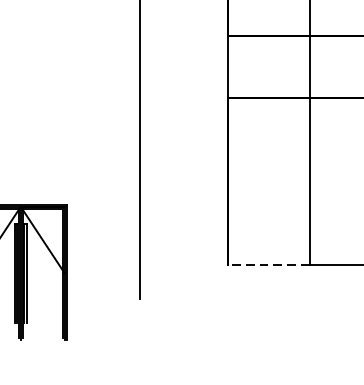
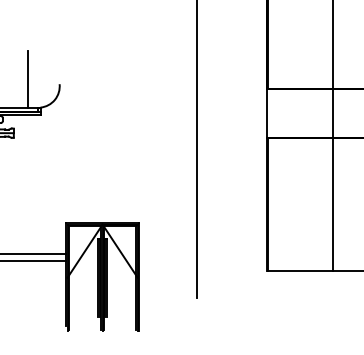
line: (269, 264) -> (300, 270), dashed -> solid

